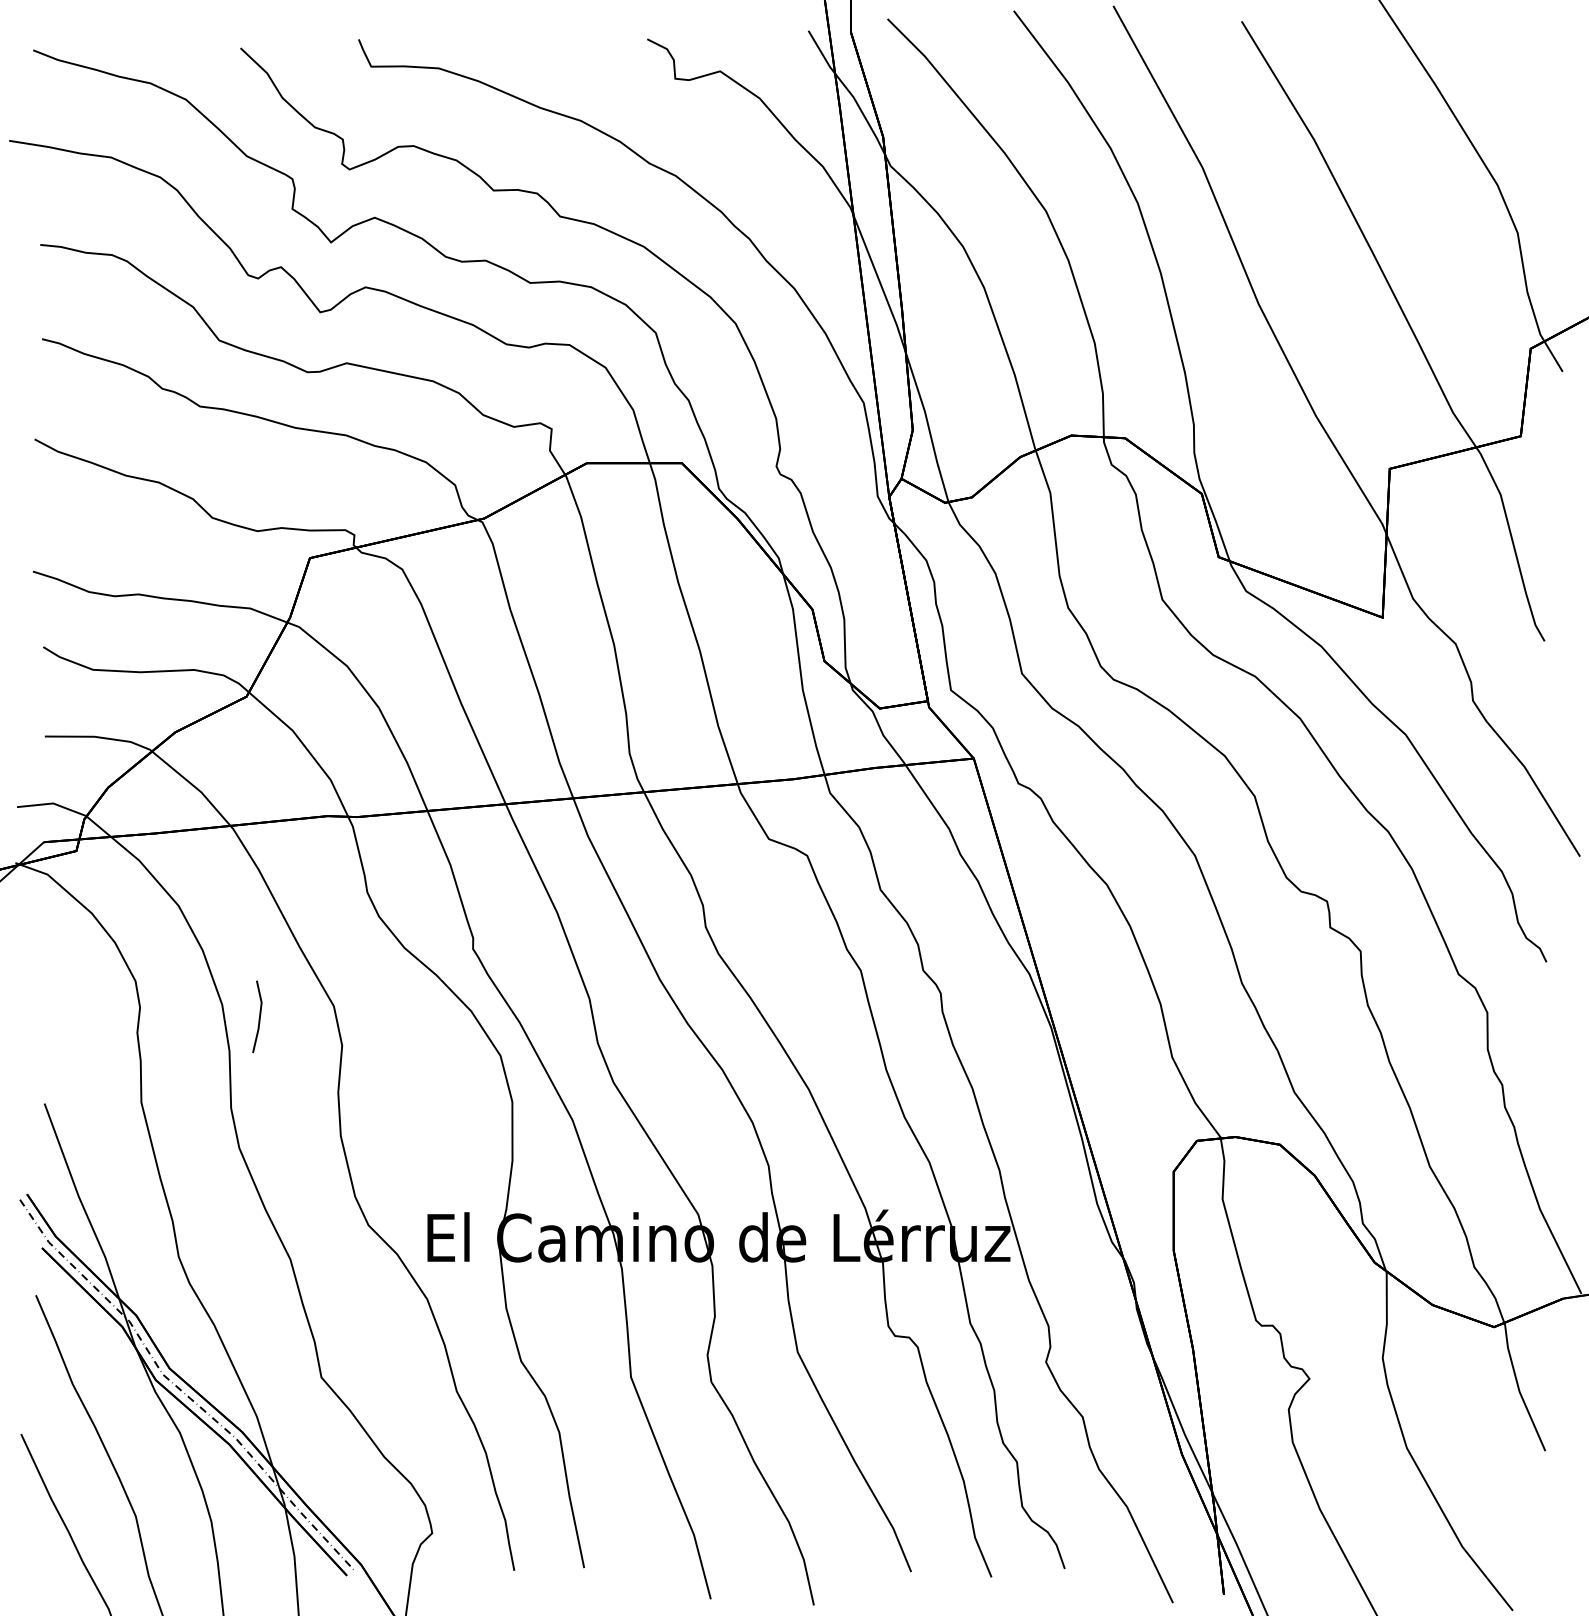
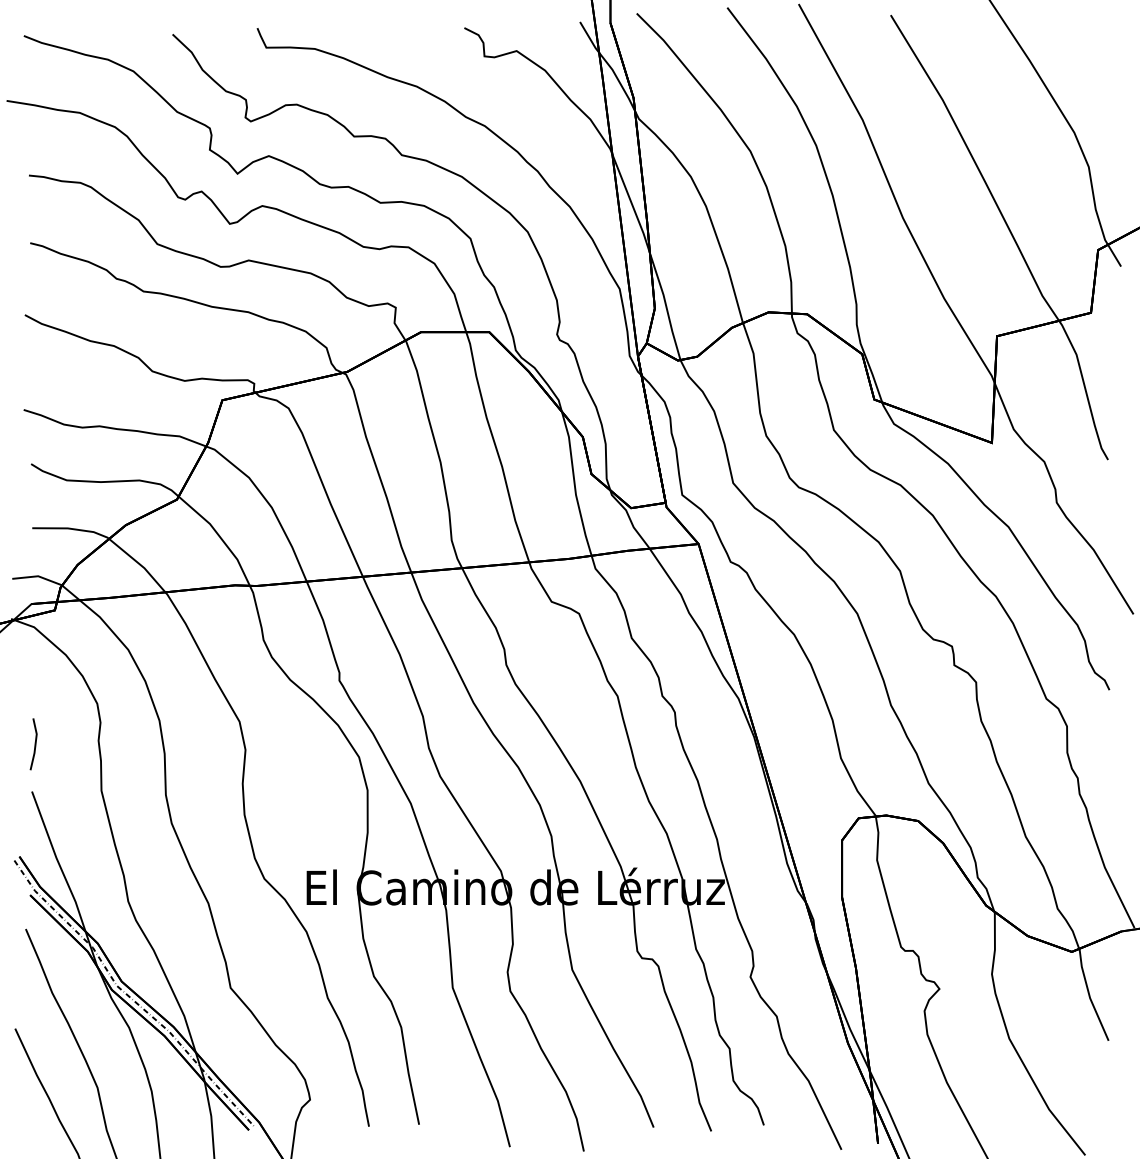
line: (258, 1017) -> (34, 744), moved

